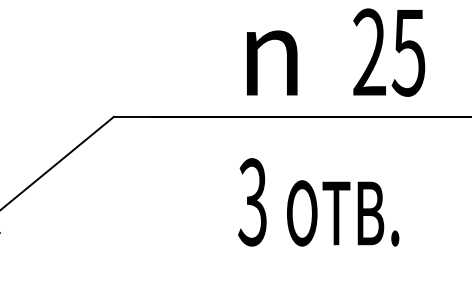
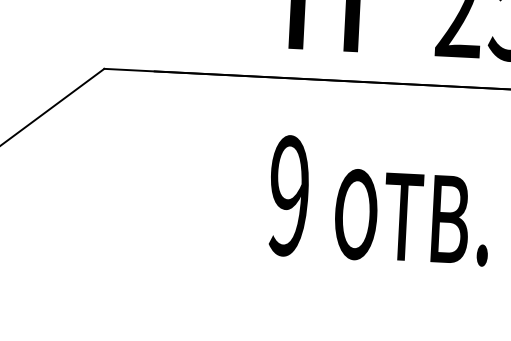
text: (252, 202) -> (288, 196), 3 -> 9

